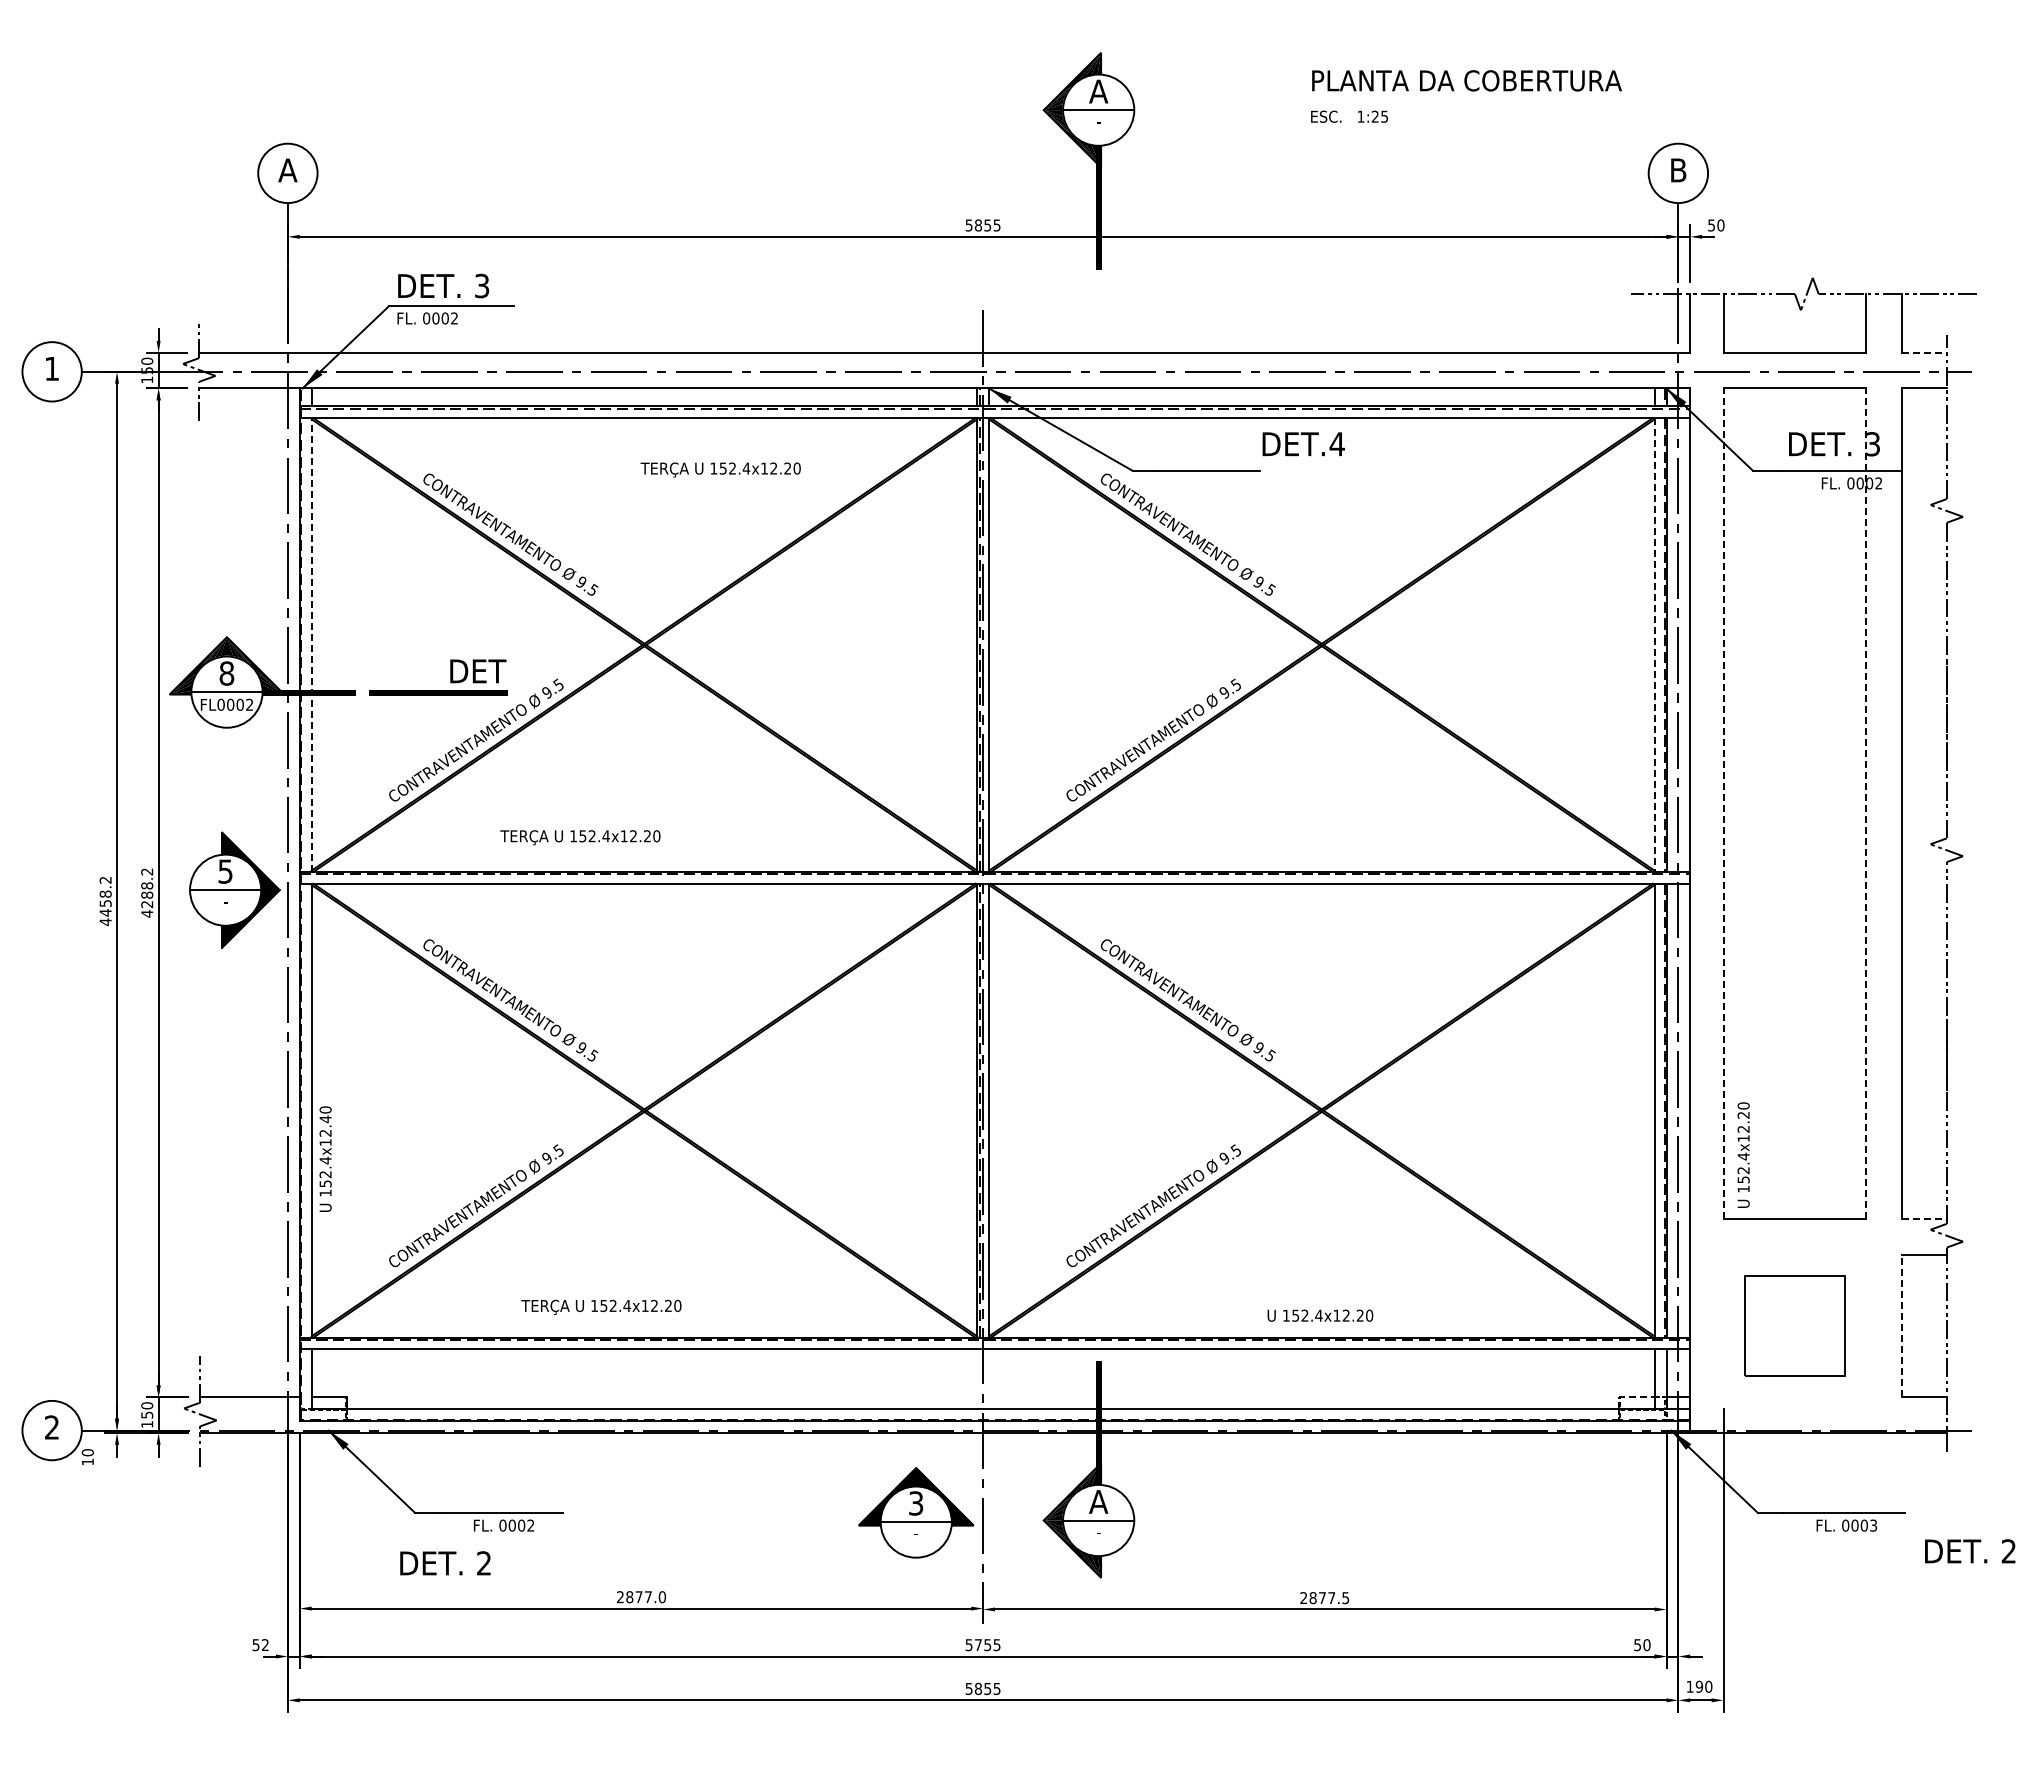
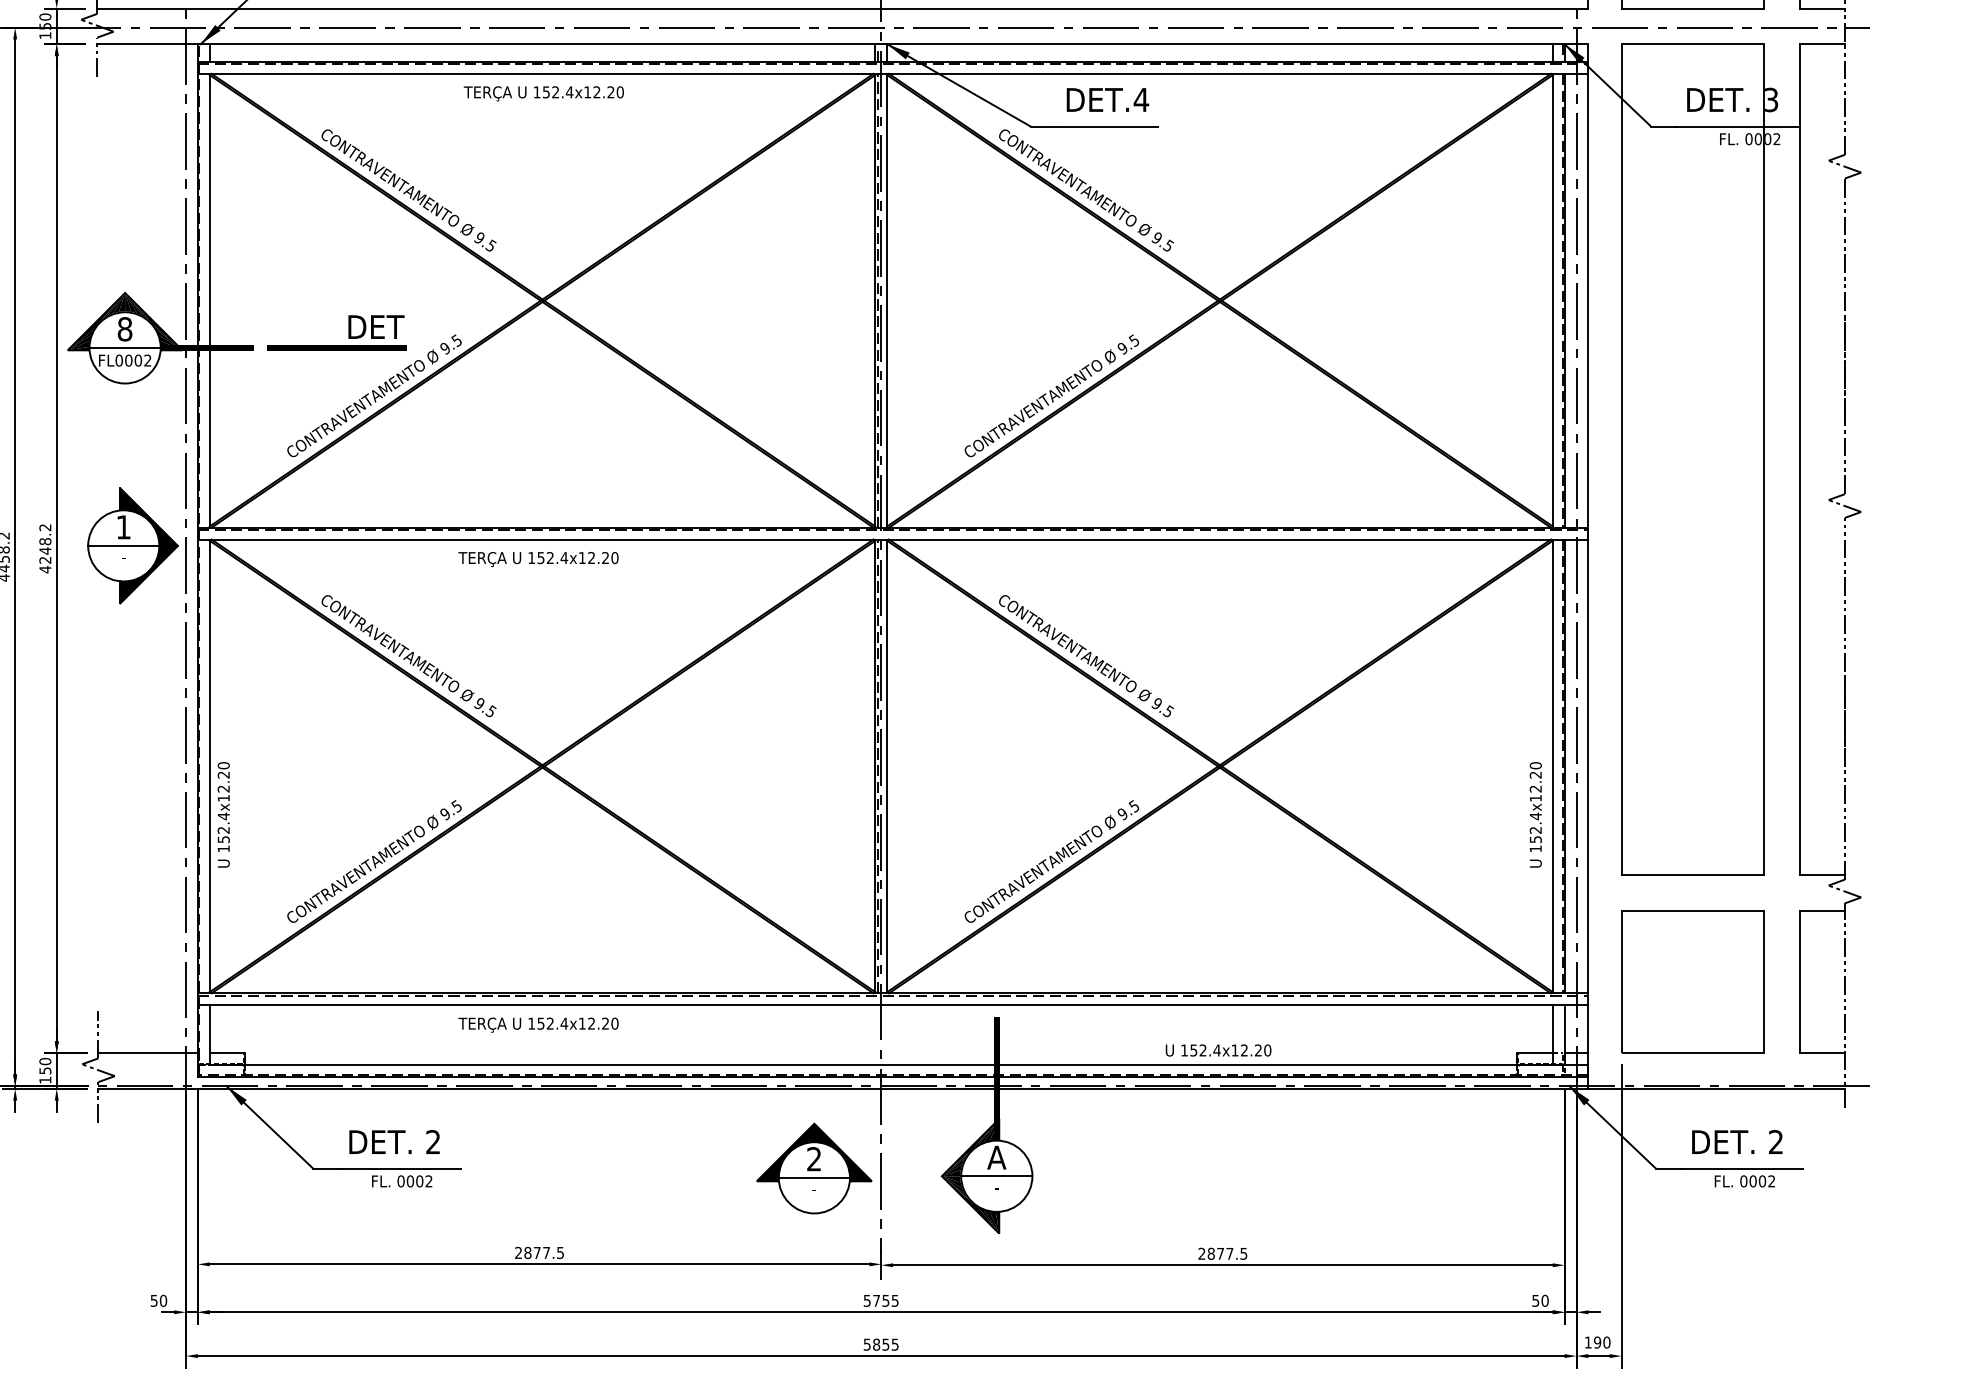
line: (1924, 352) -> (1822, 8), dashed -> solid
text: (1303, 444) -> (1107, 100), moved
text: (720, 469) -> (543, 93), moved
line: (311, 645) -> (209, 301), dashed -> solid
line: (1654, 645) -> (1552, 301), dashed -> solid
line: (1723, 803) -> (1621, 459), dashed -> solid
line: (1865, 803) -> (1763, 459), dashed -> solid
text: (580, 837) -> (538, 559), moved
text: (225, 871) -> (123, 527), 5 -> 1
text: (147, 895) -> (45, 551), 4288.2 -> 4248.2
text: (325, 1119) -> (223, 775), 152.4x12.40 -> 152.4x12.20
text: (1743, 1154) -> (1535, 814), moved
line: (1924, 1219) -> (1822, 875), dashed -> solid
text: (601, 1306) -> (538, 1024), moved
text: (1320, 1315) -> (1218, 1050), moved
part: (1794, 1325) -> (1692, 981), size x1.43
line: (1901, 1325) -> (1799, 981), dashed -> solid
line: (1630, 1397) -> (1528, 1053), dashed -> solid
text: (916, 1503) -> (814, 1159), 3 -> 2
text: (1873, 1525) -> (1771, 1181), 0003 -> 0002
text: (1970, 1551) -> (1737, 1142), moved
text: (445, 1563) -> (394, 1142), moved
text: (662, 1597) -> (560, 1253), 2877.0 -> 2877.5
text: (264, 1645) -> (162, 1301), 52 -> 50

